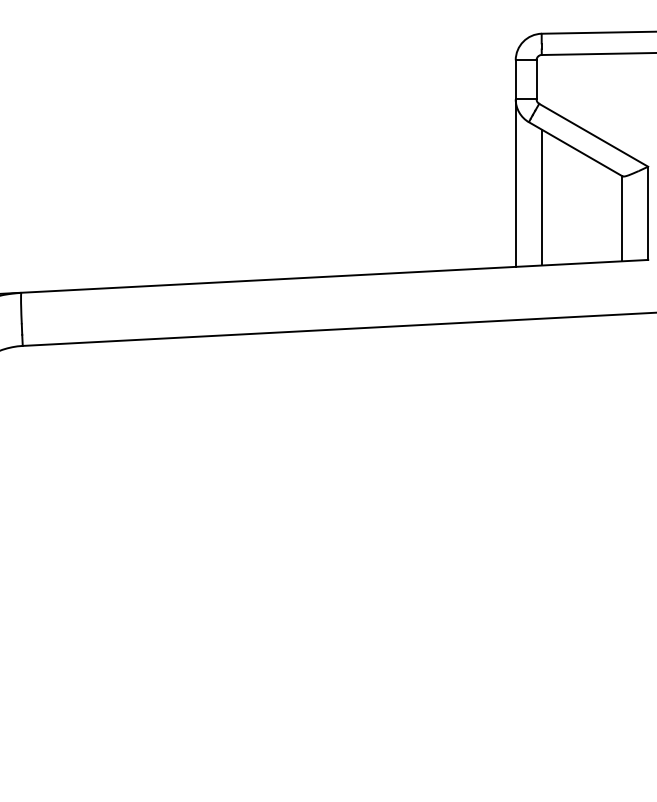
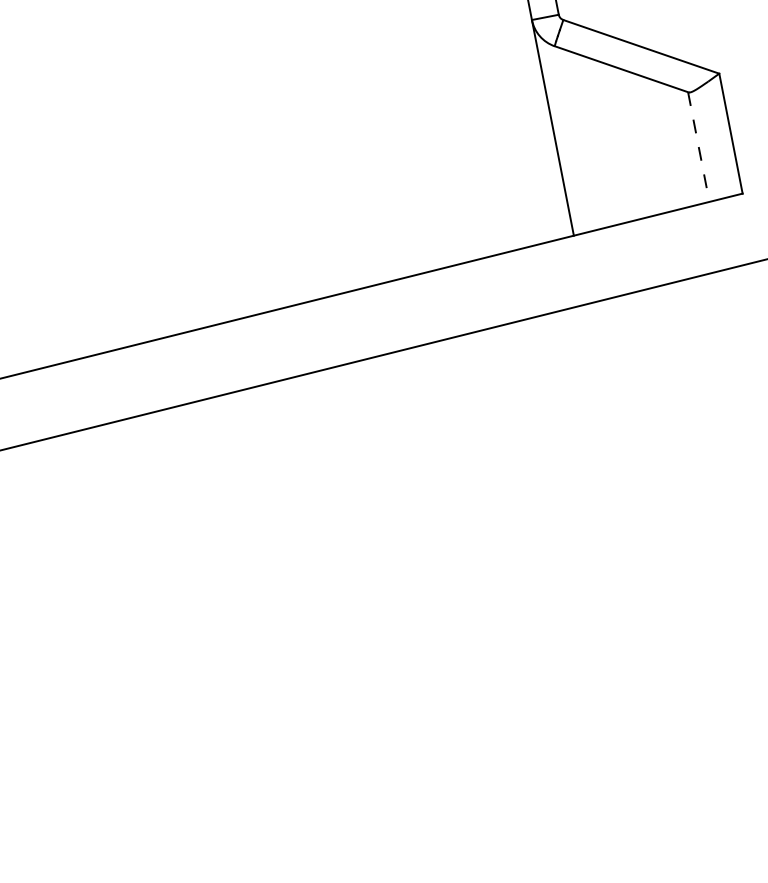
line: (541, 197) -> (589, 139), removed
line: (622, 218) -> (699, 146), solid -> dashed

